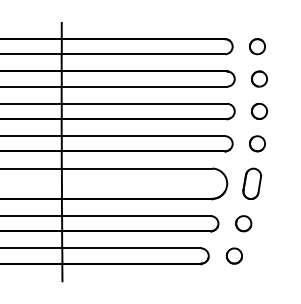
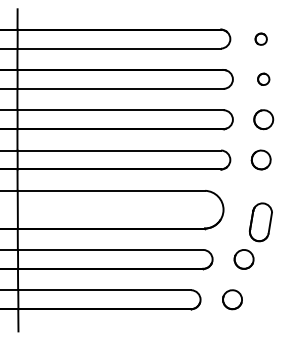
part: (257, 46) -> (261, 38), size x0.6
part: (259, 78) -> (263, 78), size x0.6
part: (252, 183) -> (261, 221), moved

